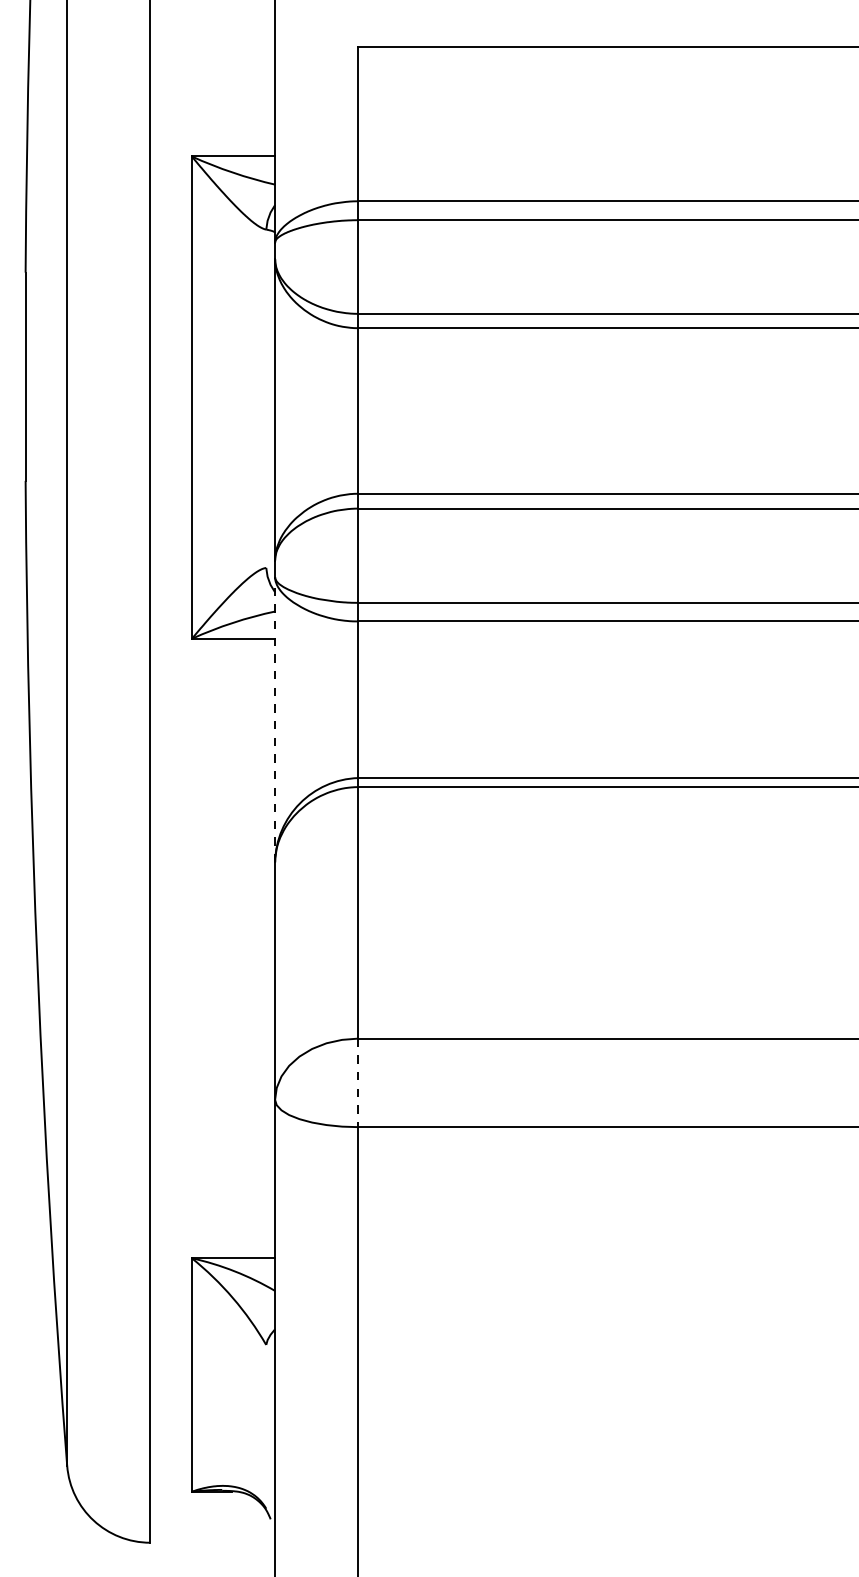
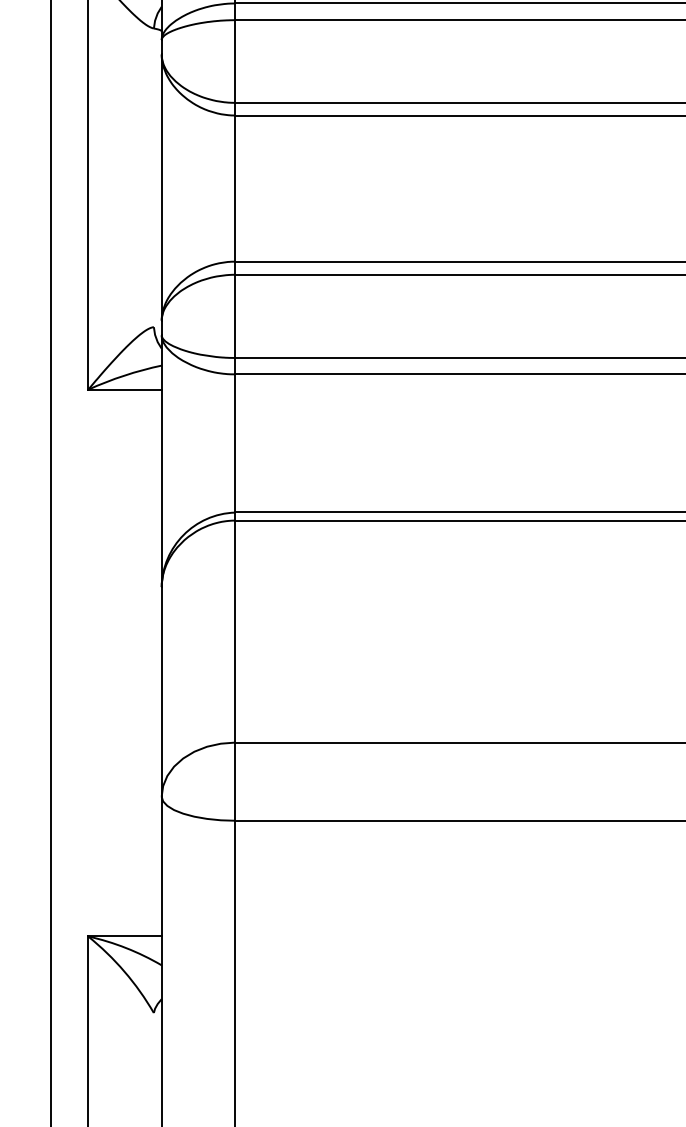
line: (275, 719) -> (162, 460), dashed -> solid
line: (358, 1083) -> (235, 782), dashed -> solid

